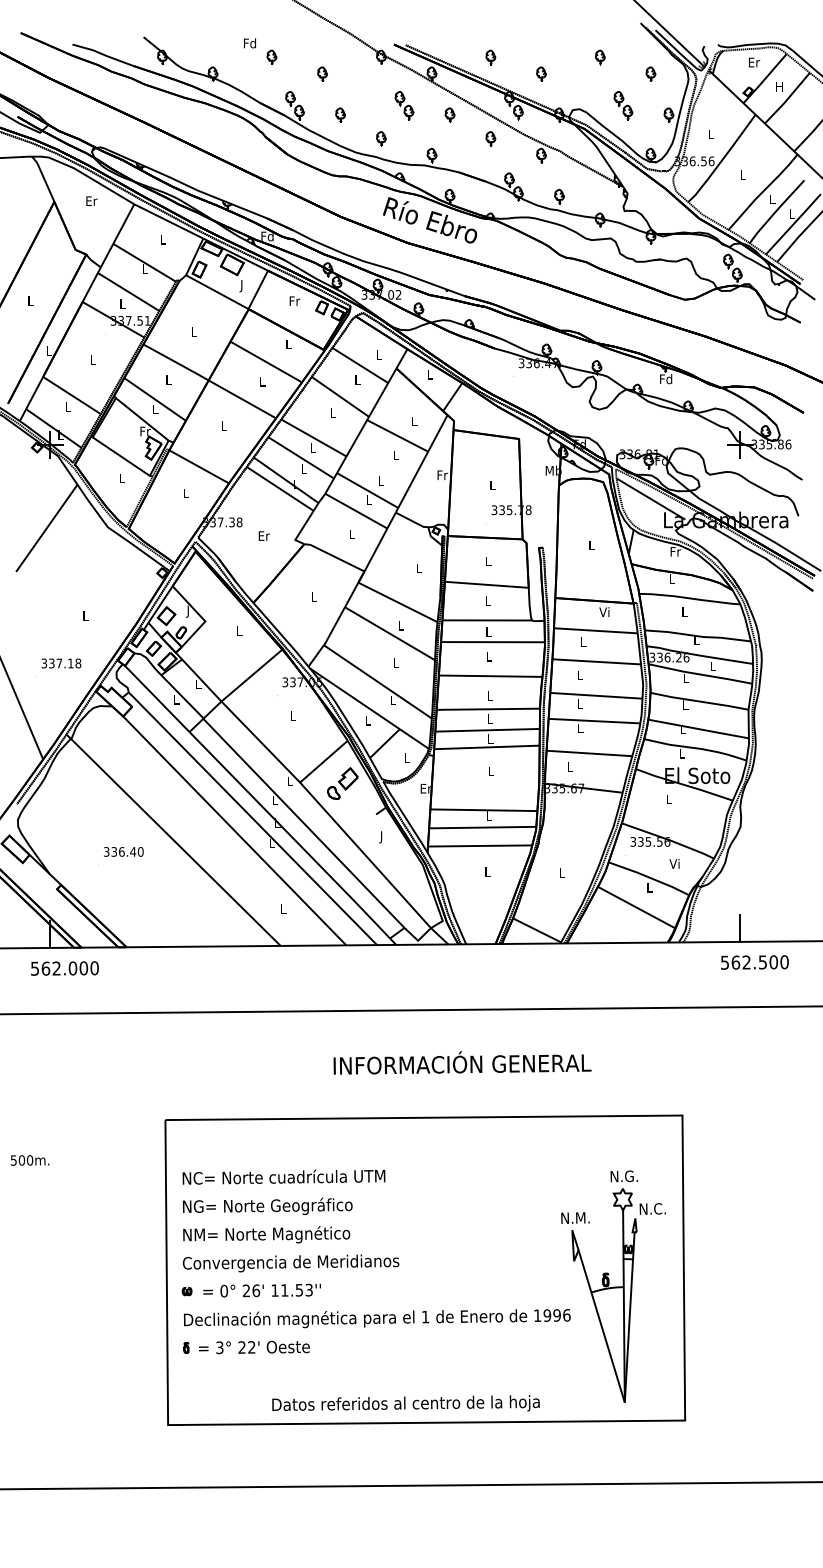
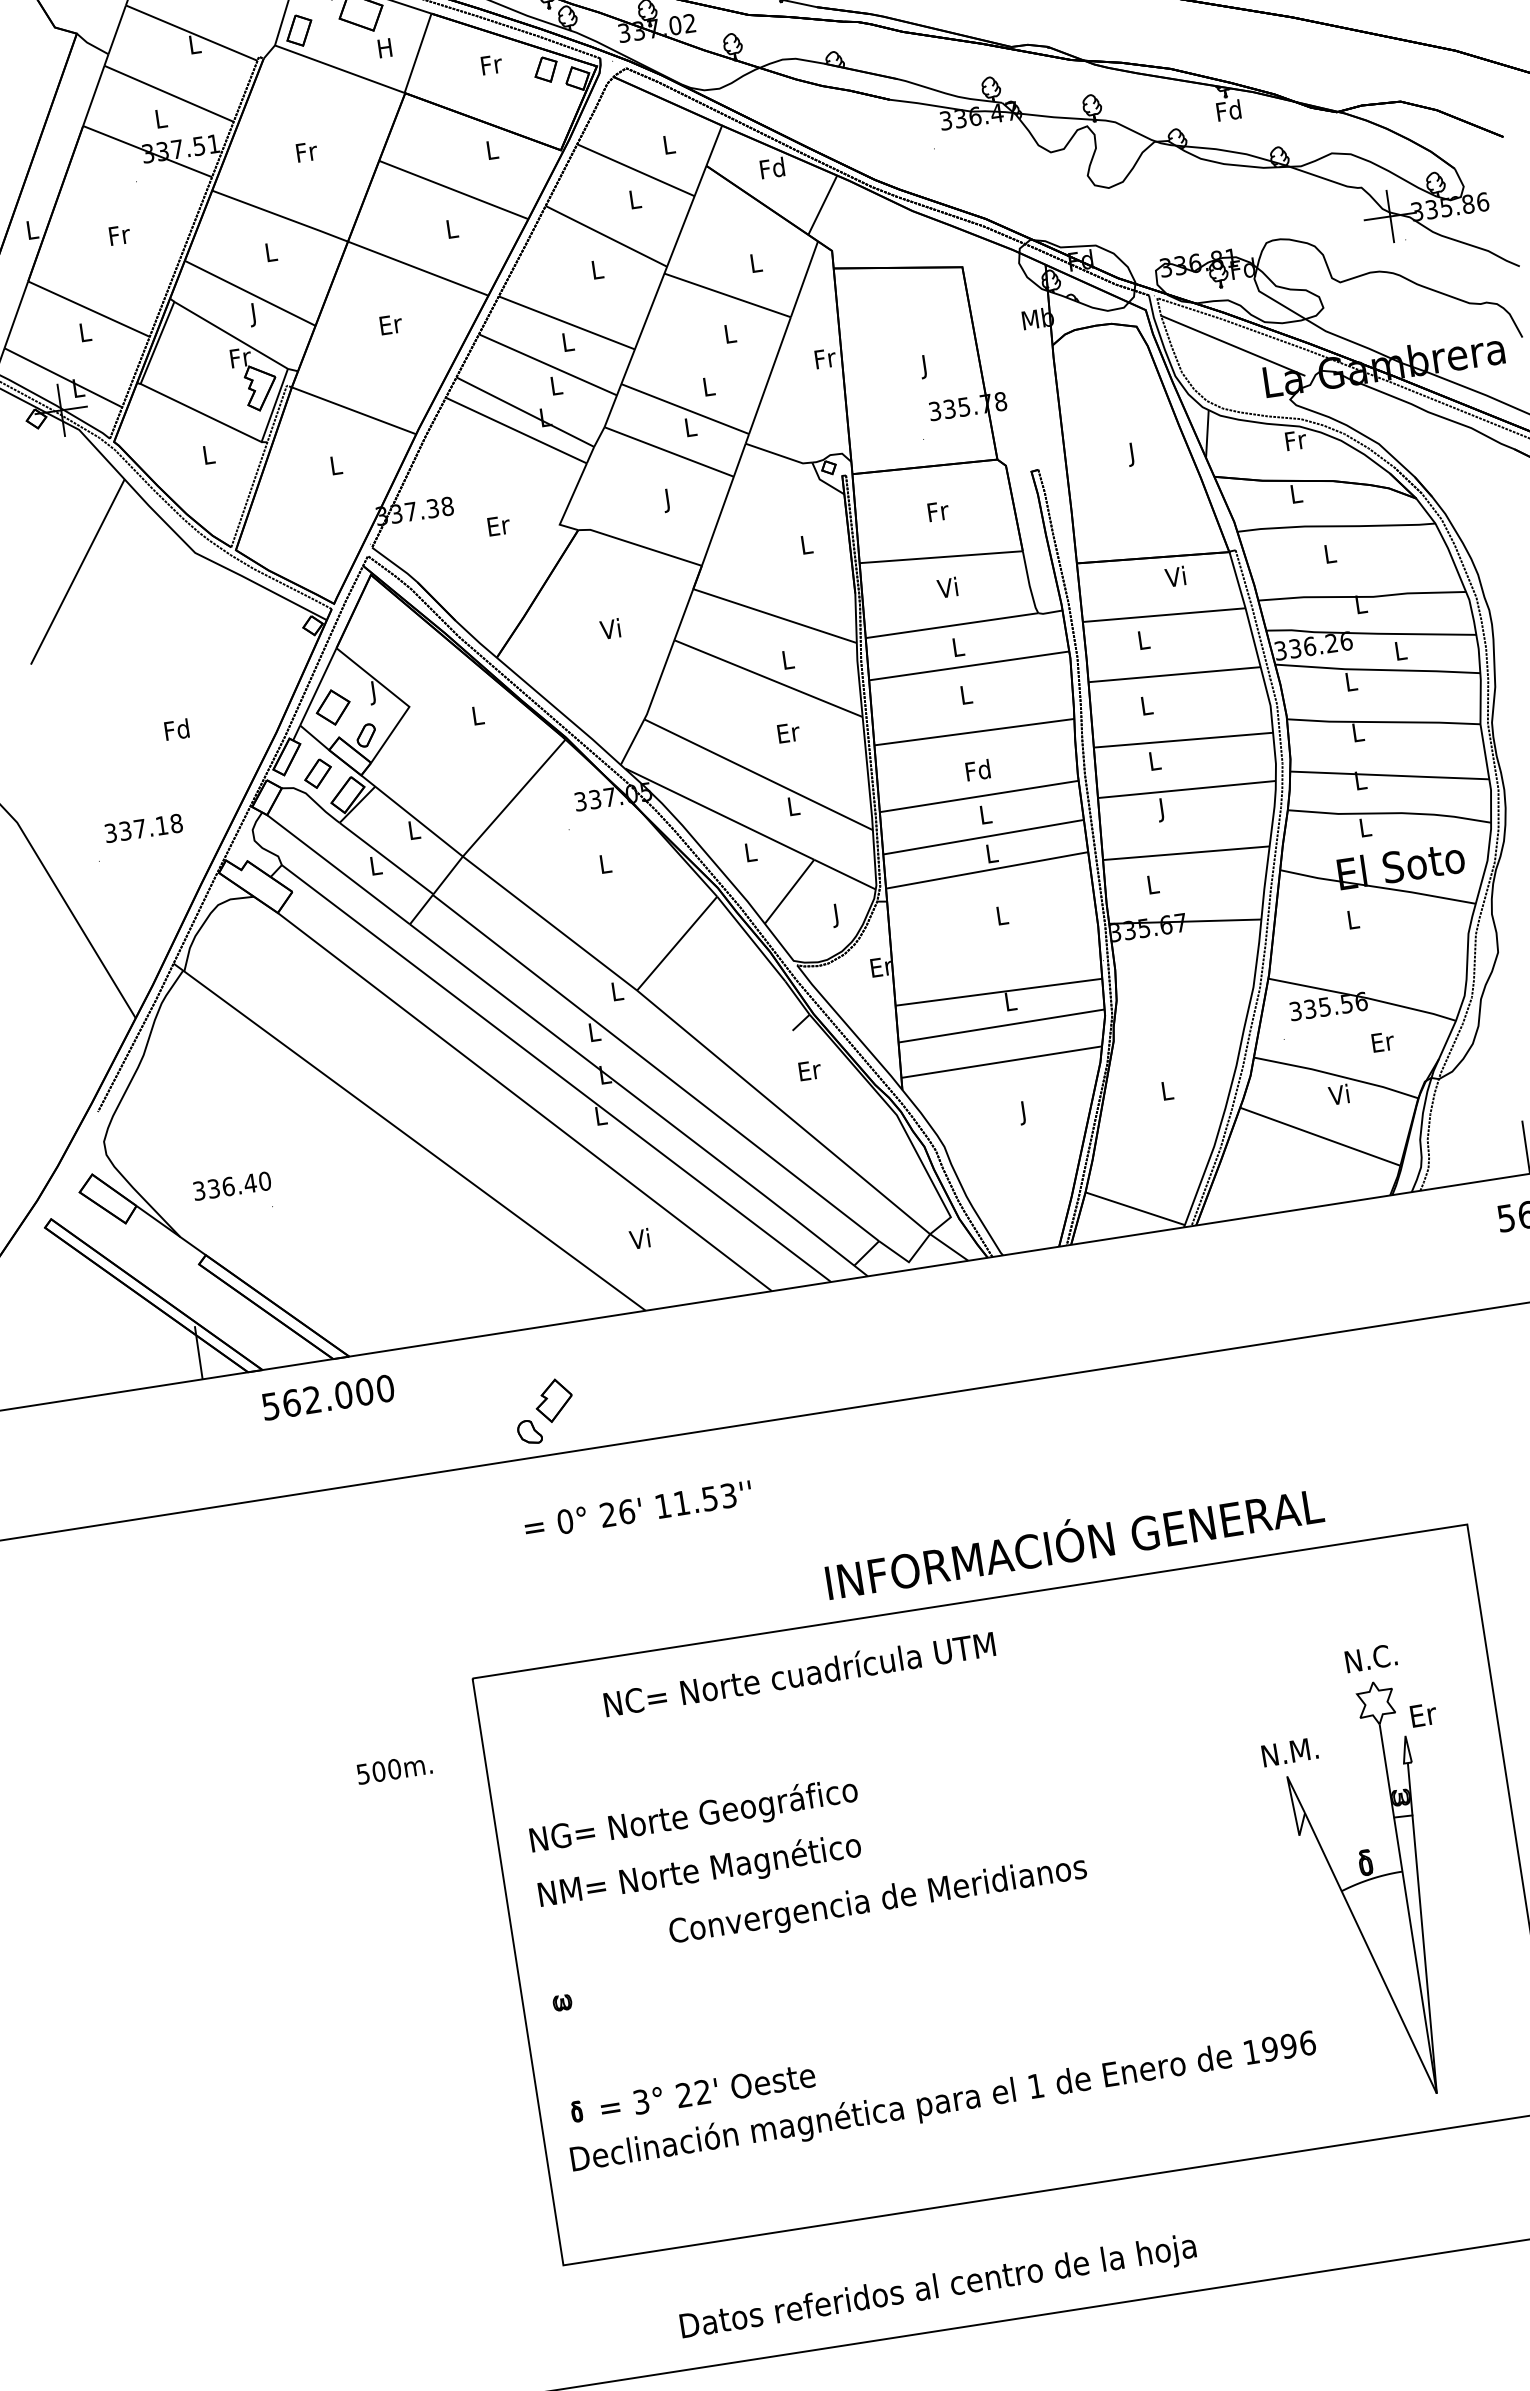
text: (241, 286) -> (384, 51), J -> H
text: (194, 331) -> (306, 151), L -> Fr
text: (93, 360) -> (120, 235), L -> Fr
text: (429, 374) -> (771, 168), L -> Fd
text: (155, 410) -> (254, 314), L -> J
text: (224, 425) -> (391, 324), L -> Er
text: (492, 486) -> (924, 366), L -> J
text: (351, 535) -> (666, 500), L -> J
text: (591, 546) -> (1132, 453), L -> J
text: (488, 561) -> (937, 511), L -> Fr
text: (313, 596) -> (610, 628), L -> Vi
text: (487, 600) -> (946, 587), L -> Vi
text: (85, 615) -> (176, 729), L -> Fd
text: (395, 662) -> (787, 732), L -> Er
text: (489, 695) -> (977, 769), L -> Fd
text: (580, 729) -> (1162, 809), L -> J
text: (406, 759) -> (835, 916), L -> J
part: (342, 783) -> (543, 1411), moved
text: (381, 837) -> (809, 1073), J -> Er
text: (123, 851) -> (231, 1185), moved
text: (675, 863) -> (1383, 1040), Vi -> Er
text: (487, 873) -> (1023, 1113), L -> J
text: (649, 887) -> (1339, 1094), L -> Vi
text: (282, 908) -> (638, 1238), L -> Vi
text: (64, 968) -> (327, 1397), moved
text: (462, 1062) -> (1074, 1540), moved
text: (29, 1160) -> (393, 1769), moved
text: (283, 1176) -> (798, 1673), moved
text: (633, 1176) -> (1390, 1655), N.G. -> N.C.
text: (653, 1208) -> (1437, 1711), N.C. -> Er
text: (290, 1263) -> (877, 1901), moved
text: (261, 1290) -> (636, 1509), moved
text: (377, 1318) -> (943, 2102), moved
text: (405, 1403) -> (937, 2286), moved

